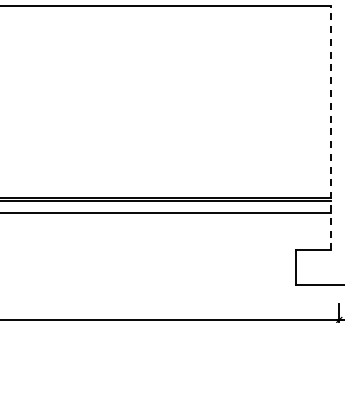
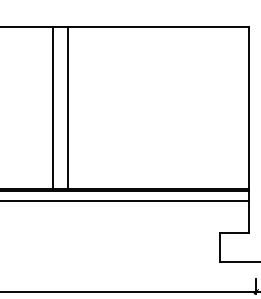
line: (99, 102) -> (53, 107), added
line: (116, 102) -> (67, 107), added
line: (330, 127) -> (248, 129), dashed -> solid

